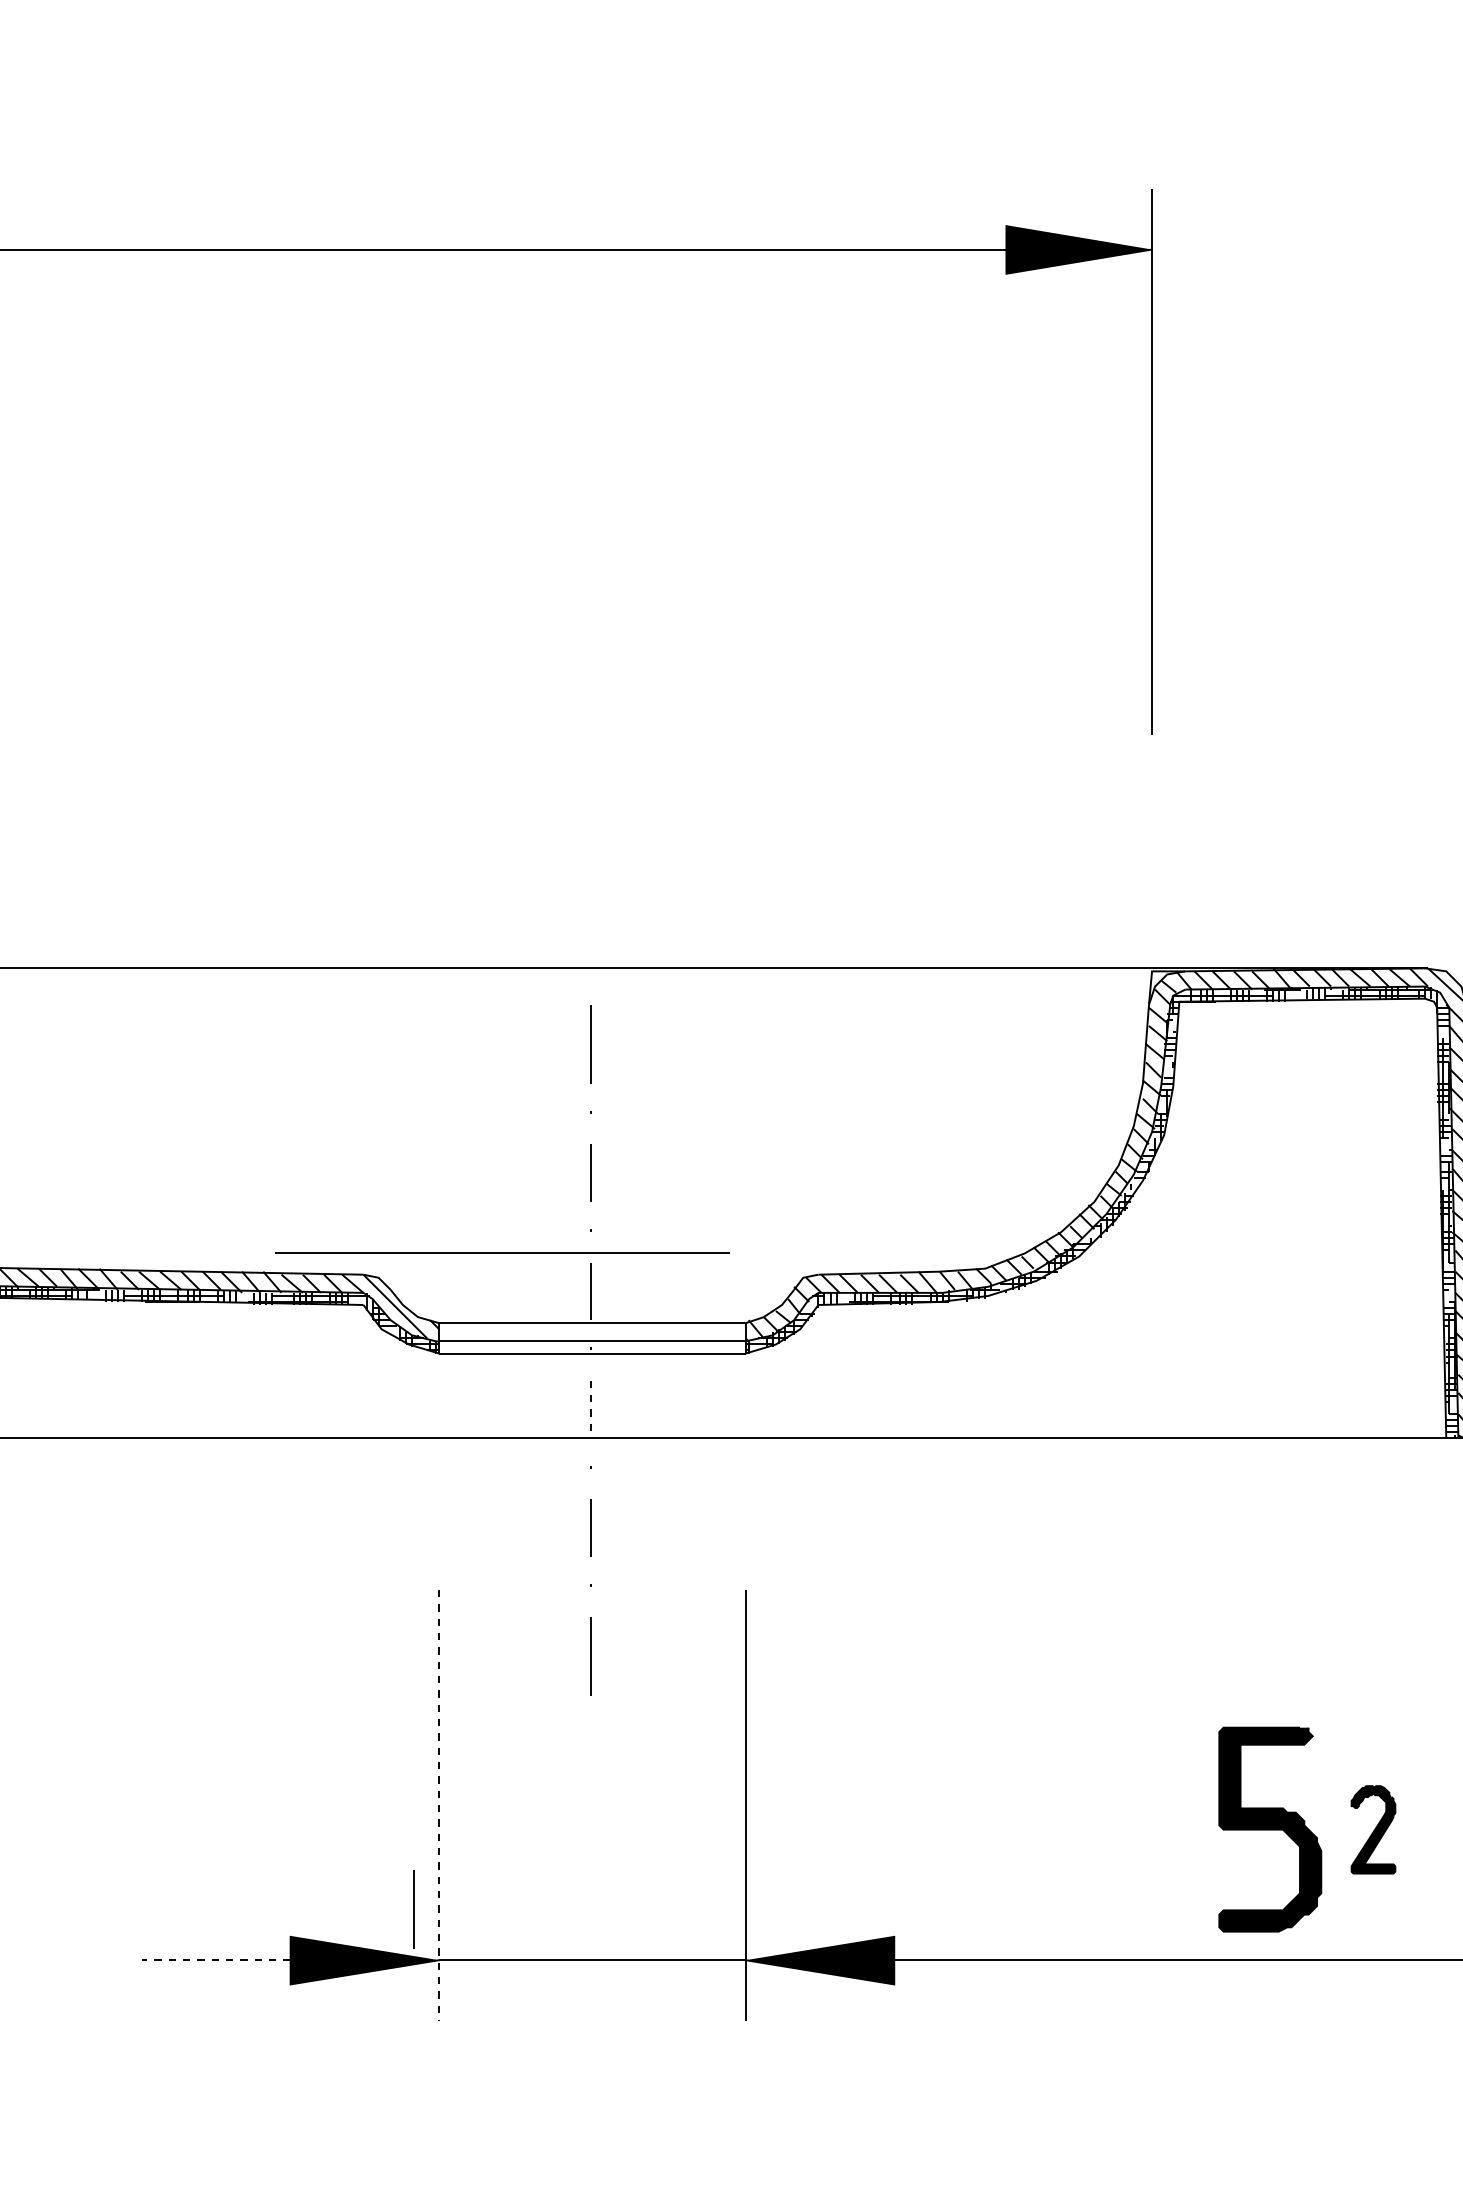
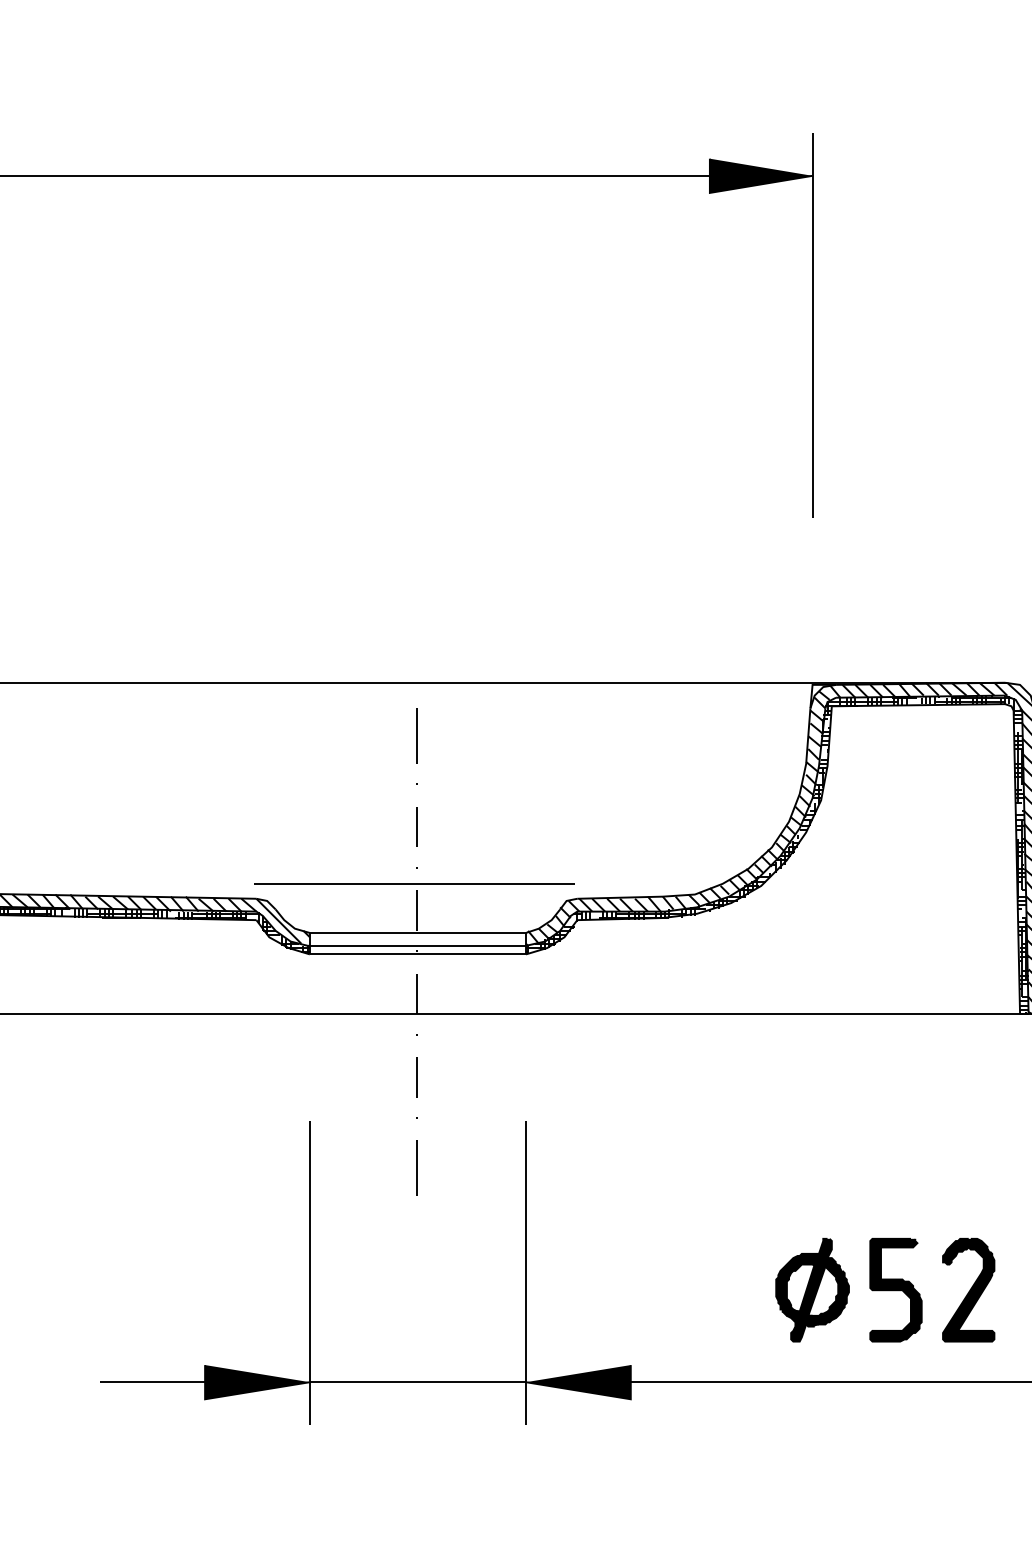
line: (502, 1252) -> (414, 883), moved
line: (590, 1409) -> (416, 993), dashed -> solid
line: (439, 1805) -> (310, 1273), dashed -> solid
part: (1151, 1829) -> (812, 1290), added
part: (1270, 1829) -> (896, 1290), size x0.71
part: (1373, 1829) -> (968, 1290), size x1.67
line: (413, 1909) -> (291, 1346), removed
line: (215, 1960) -> (152, 1382), dashed -> solid

